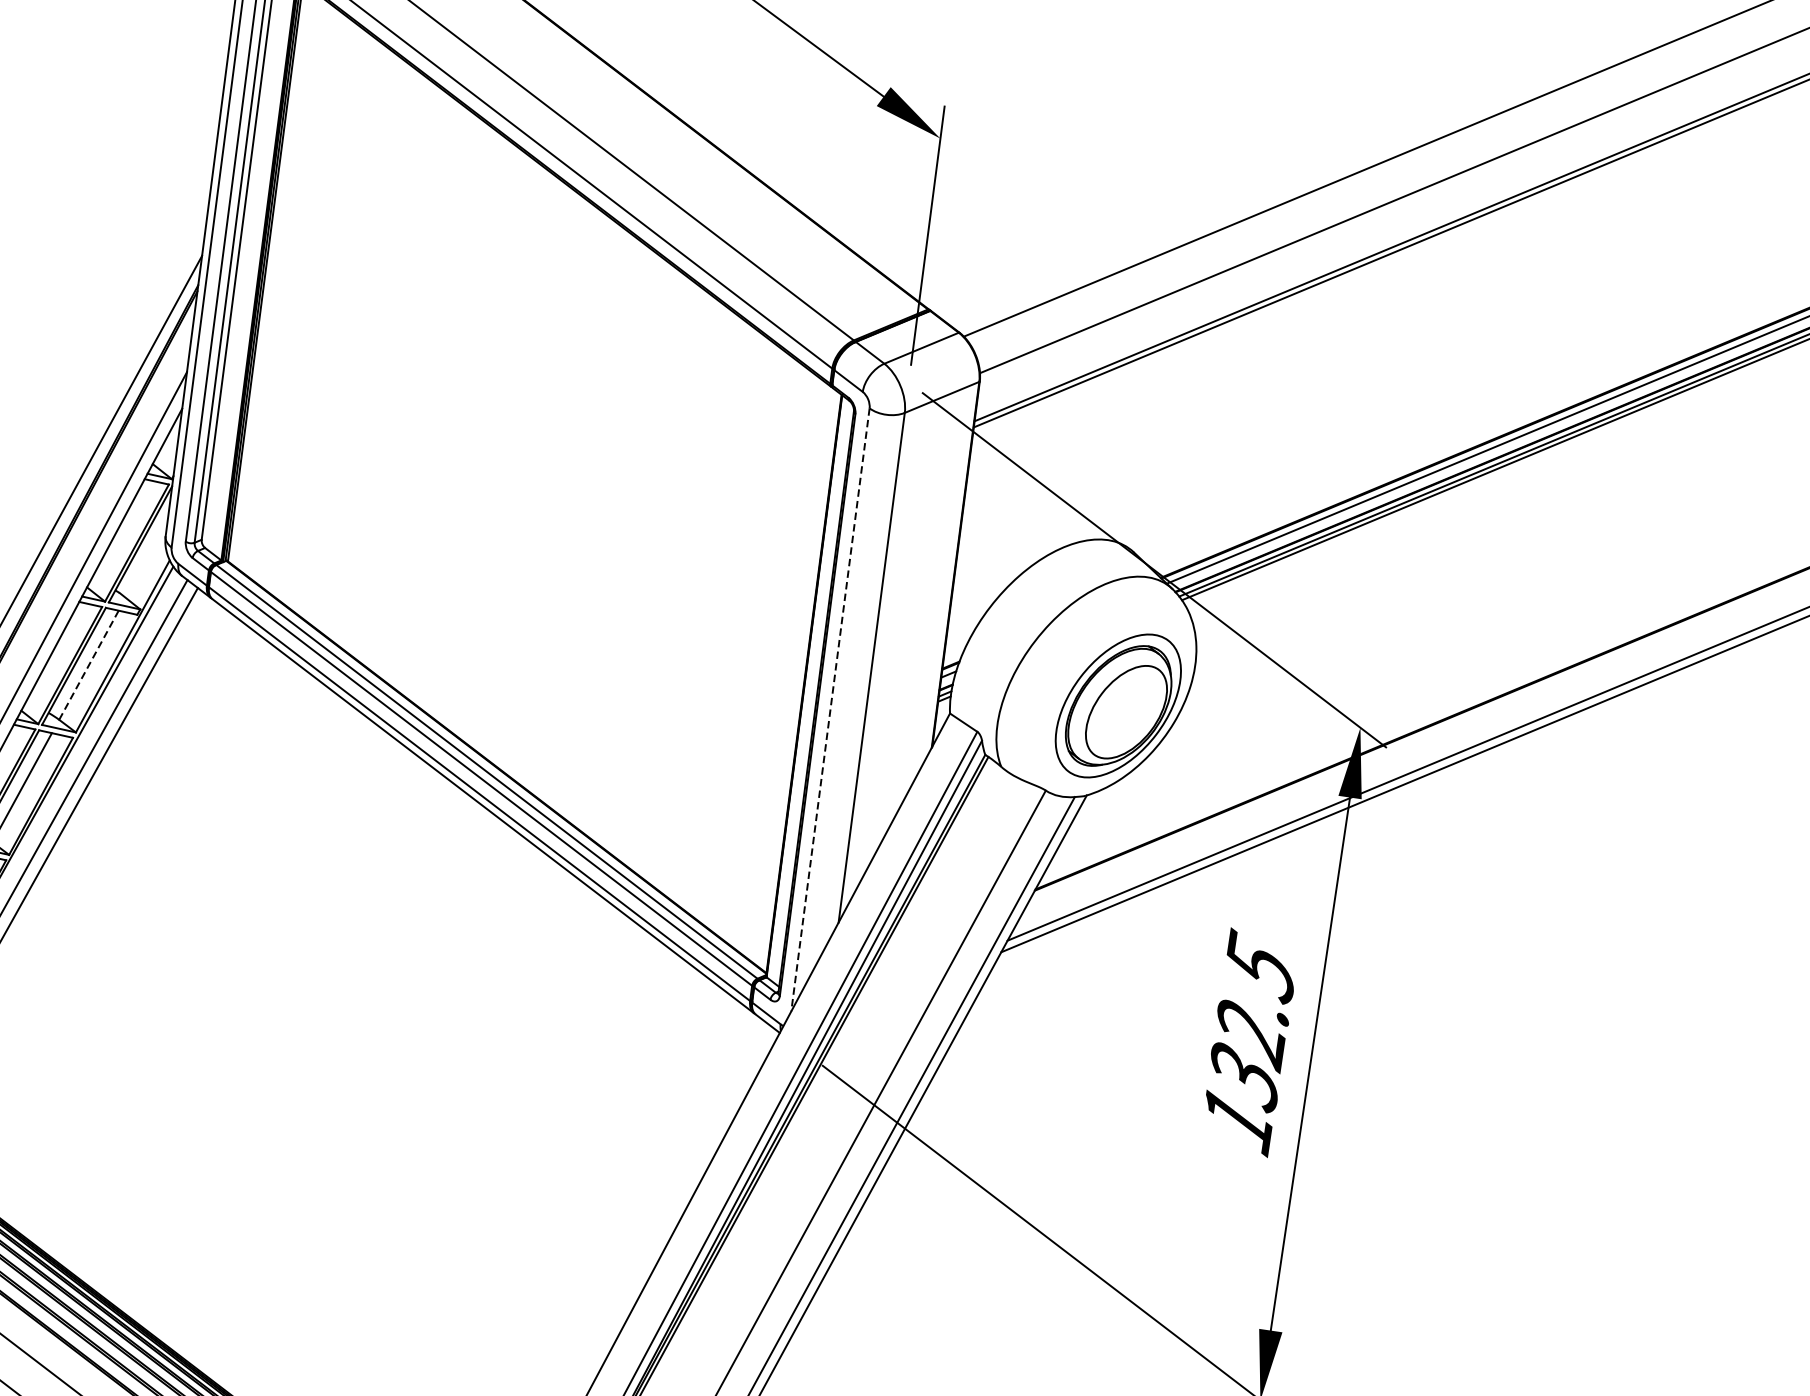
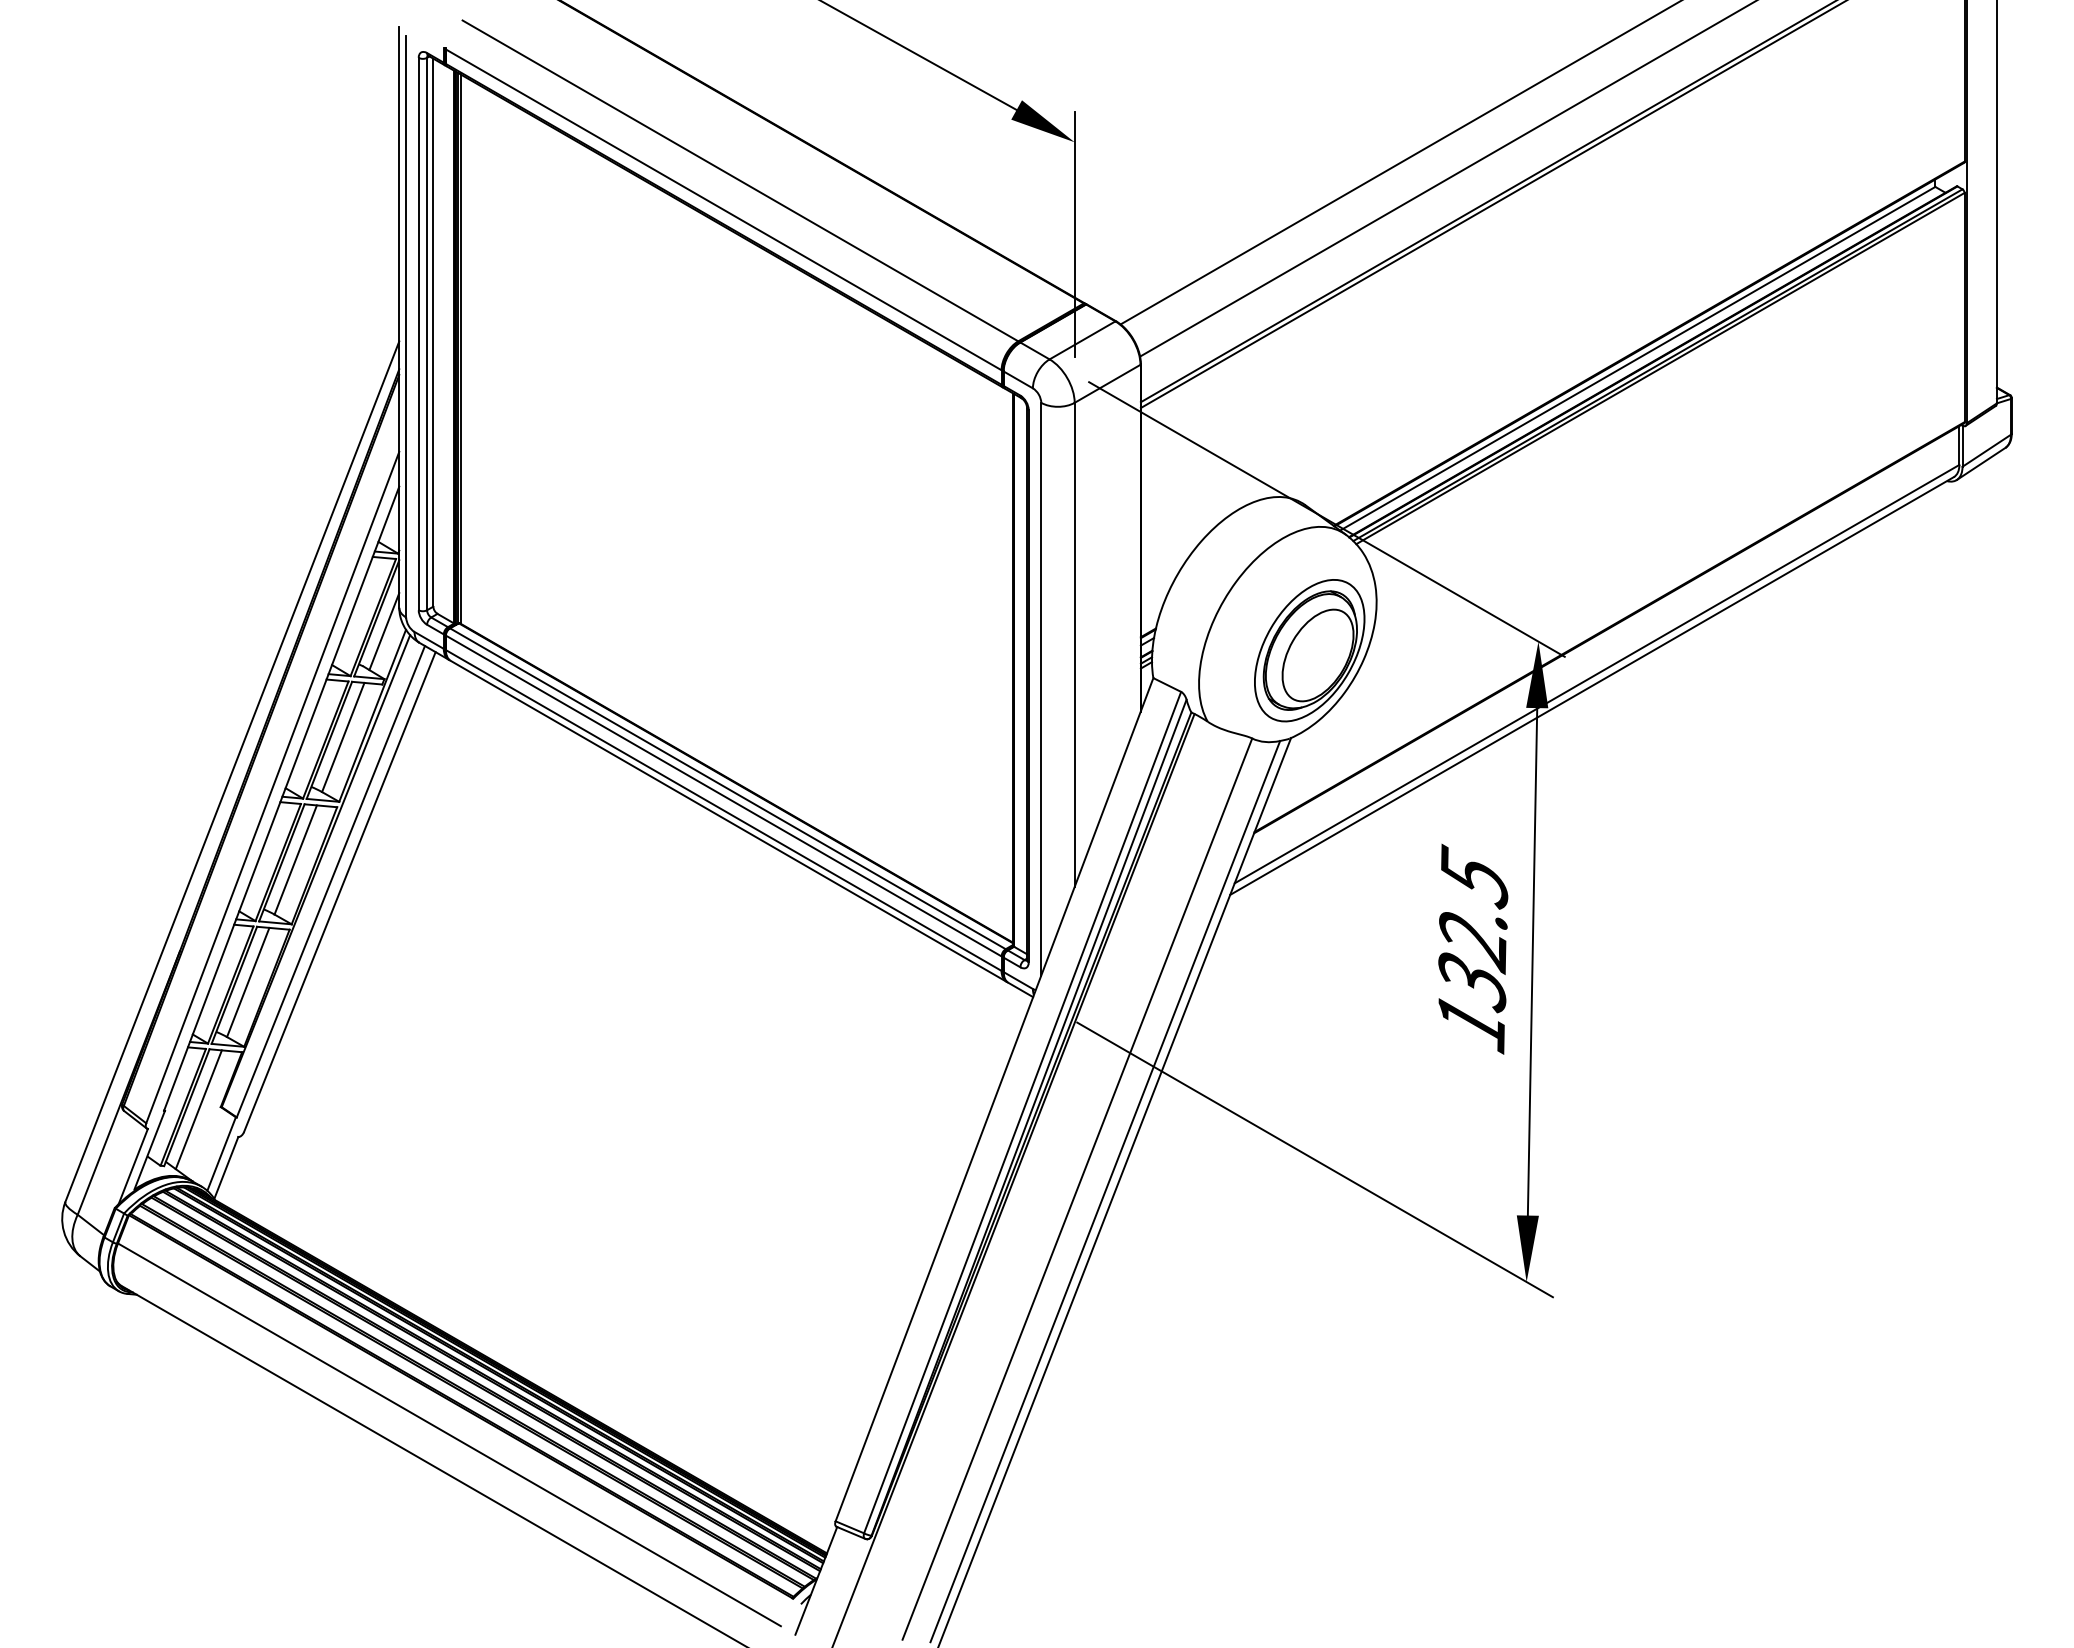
line: (146, 559) -> (384, 631), added
line: (89, 665) -> (343, 737), dashed -> solid
line: (830, 710) -> (1041, 689), dashed -> solid

